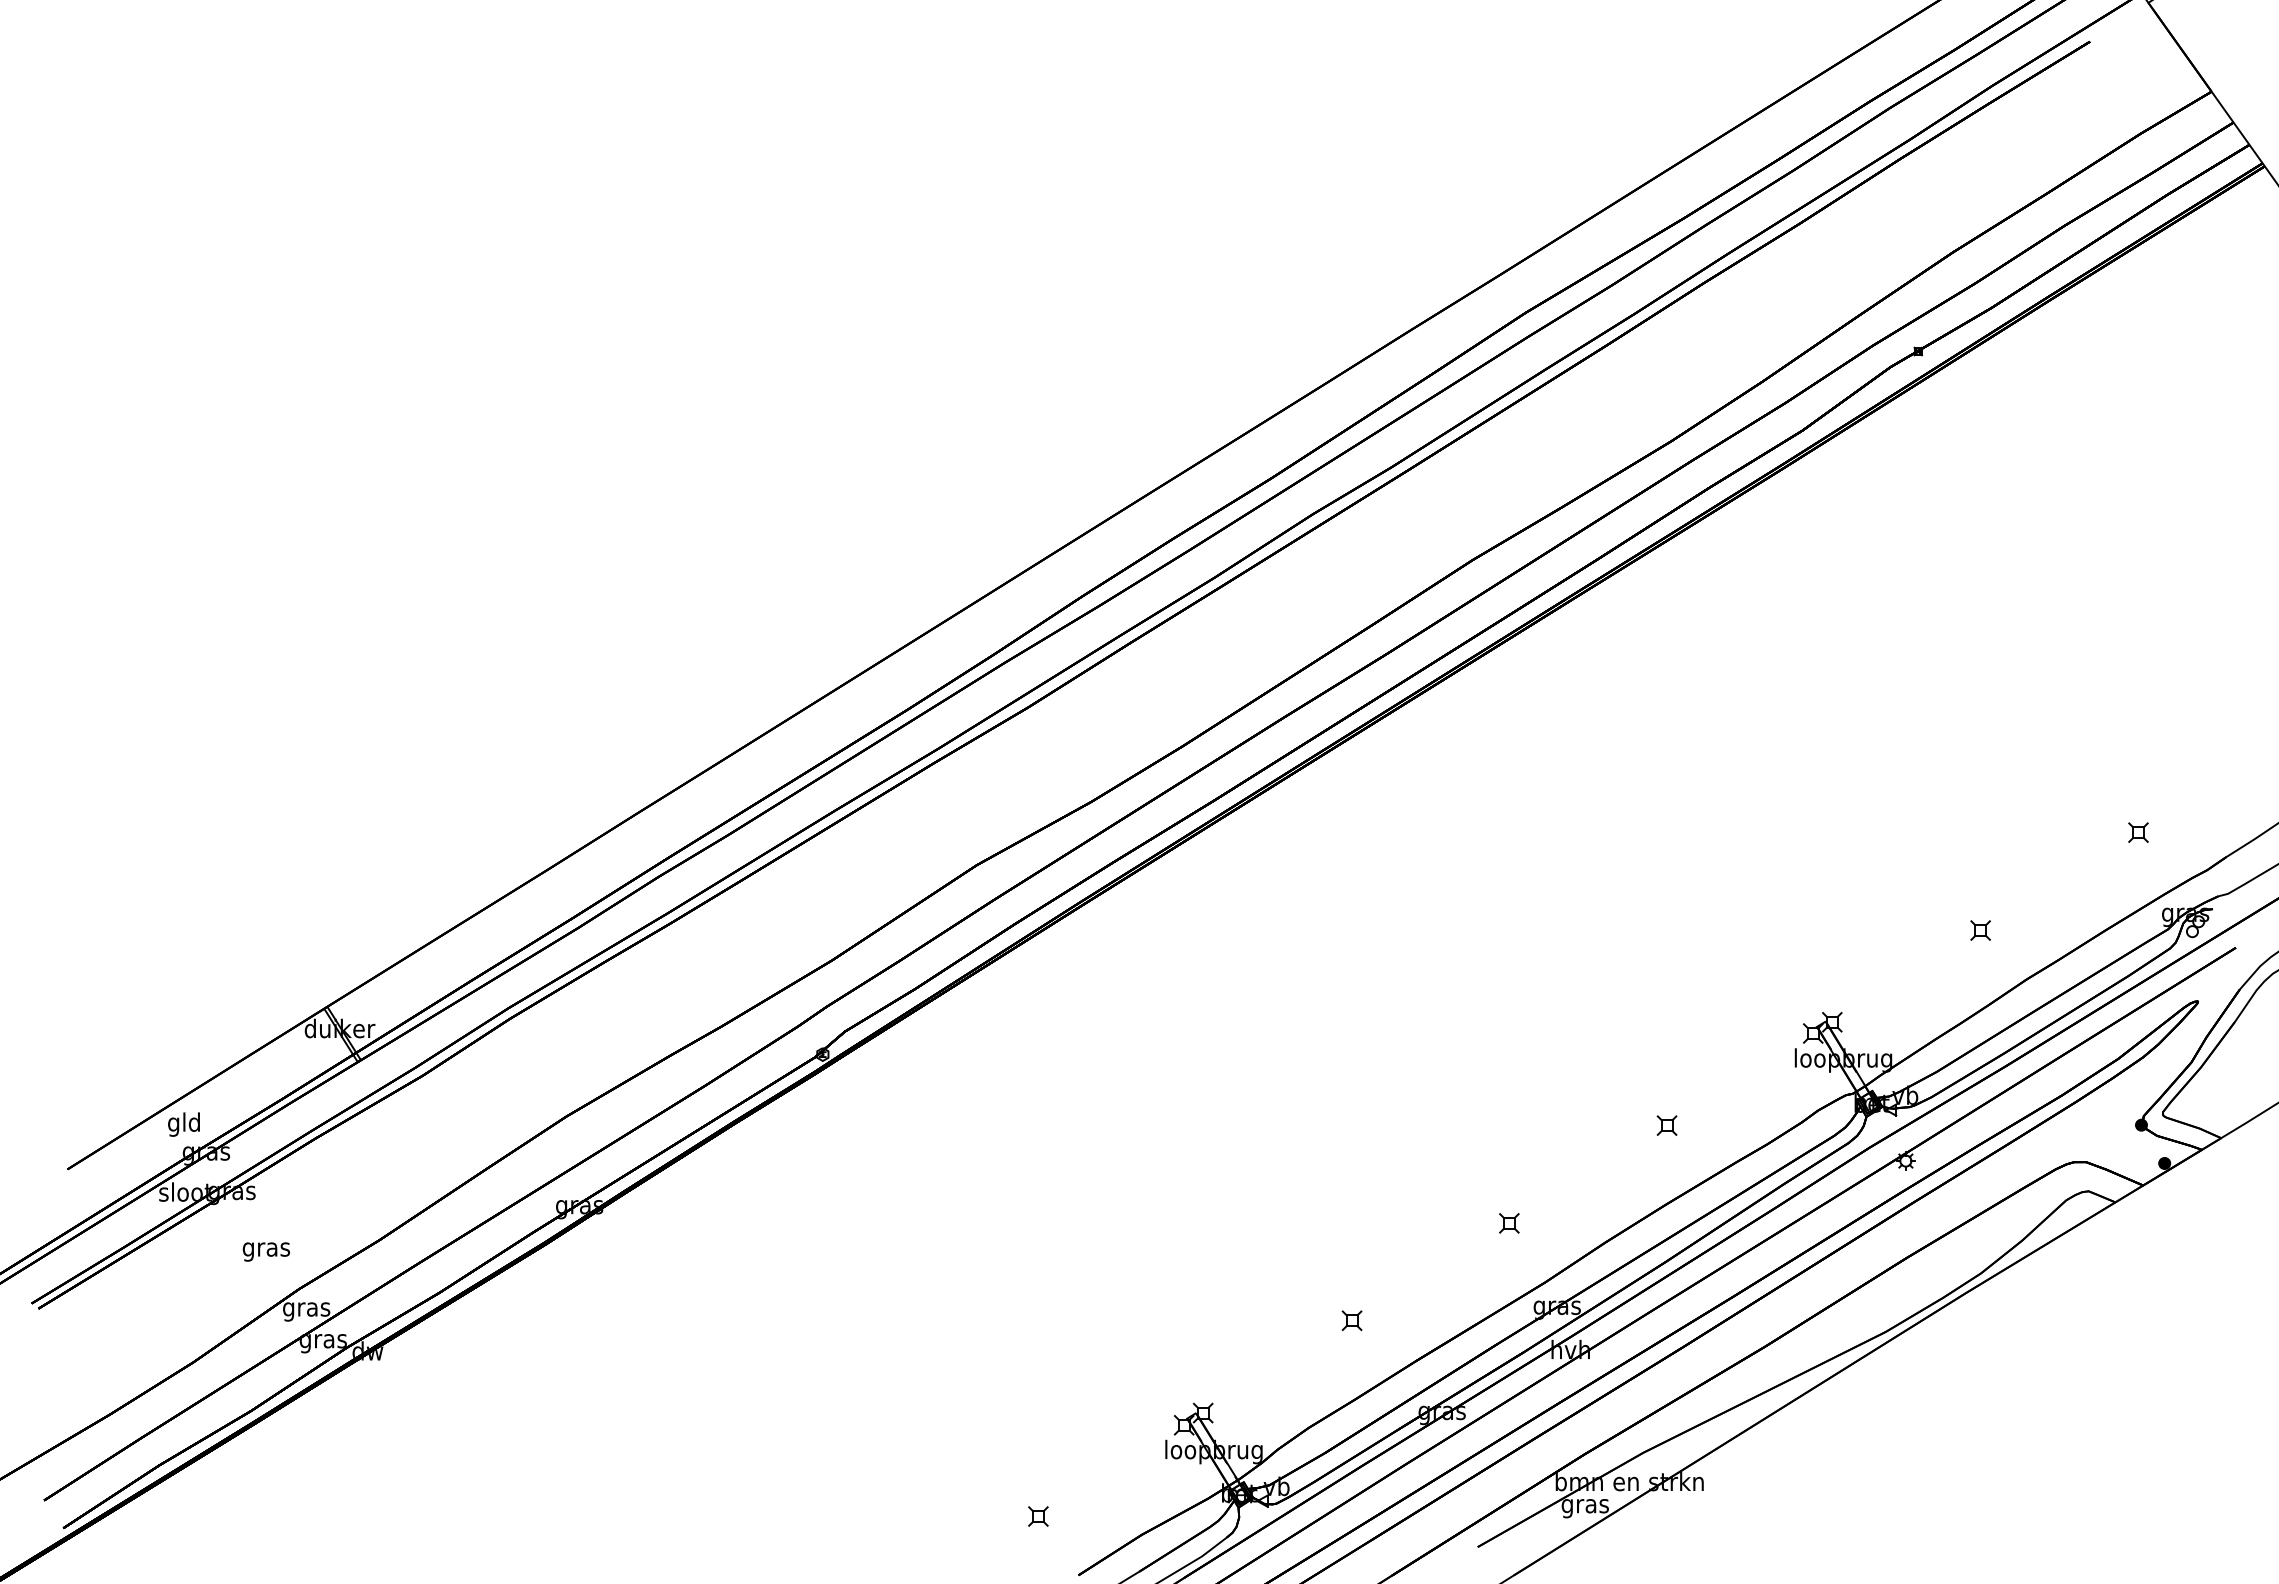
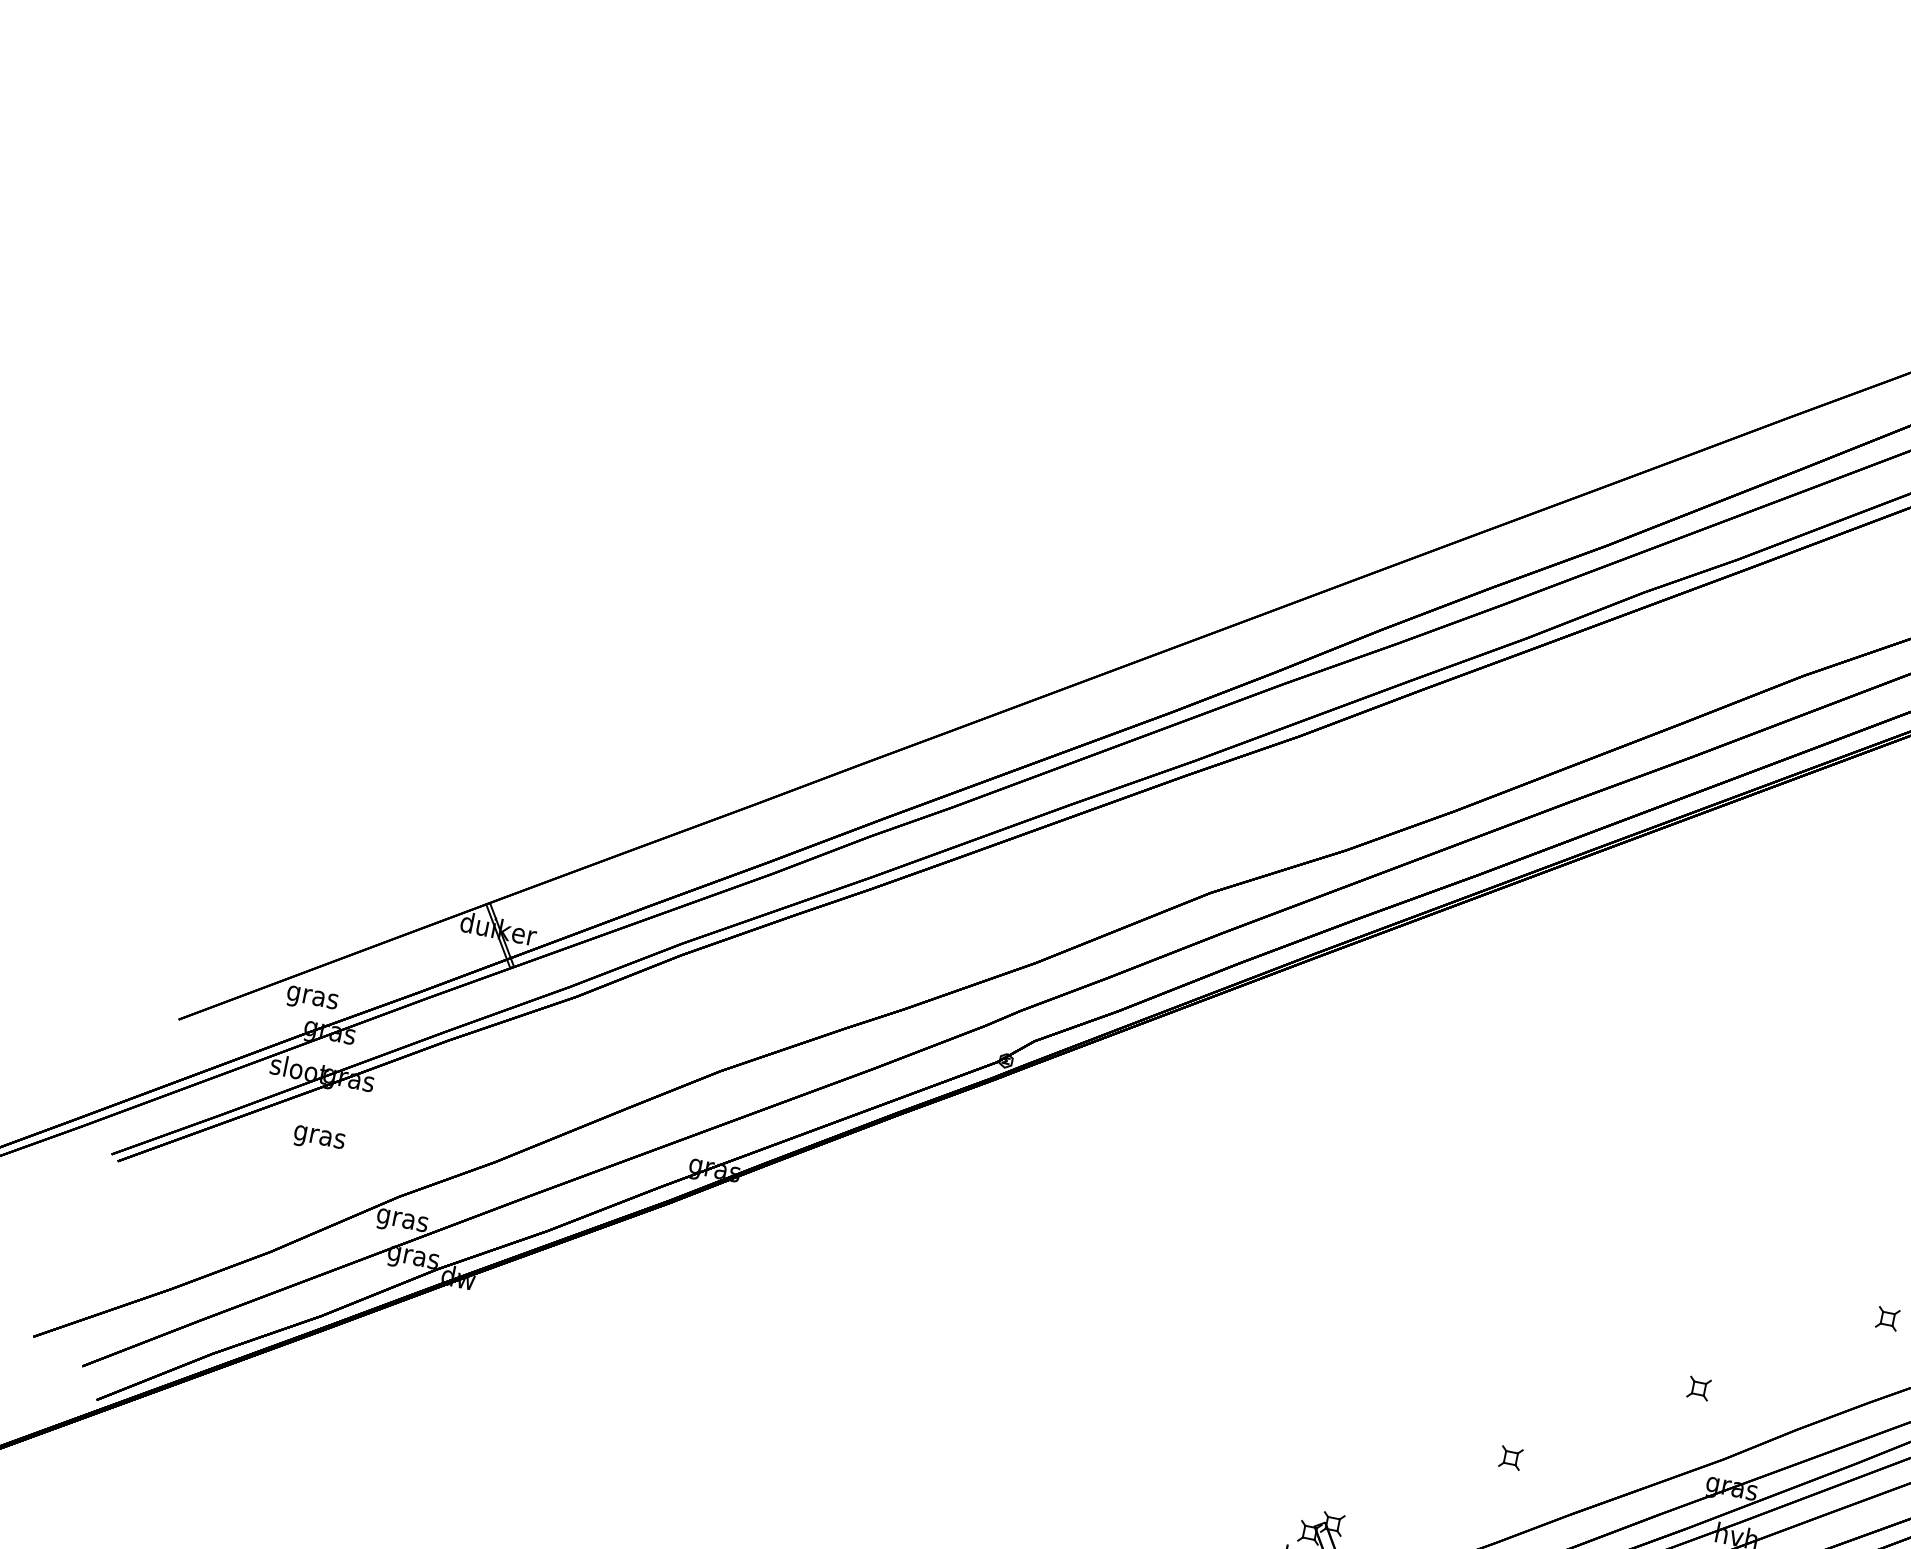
text: (184, 1124) -> (312, 997), gld -> gras
text: (265, 1251) -> (318, 1138), moved

